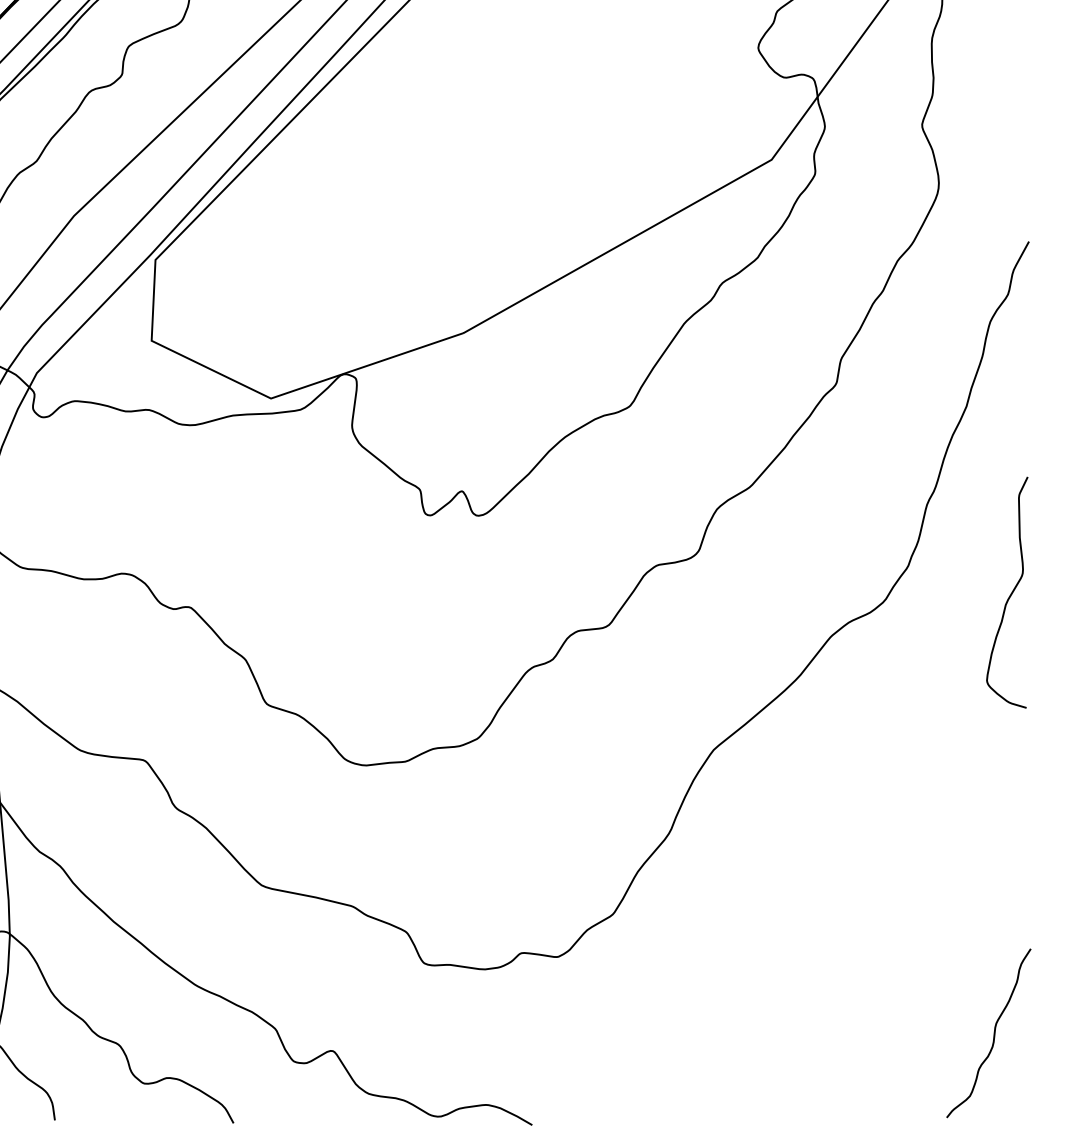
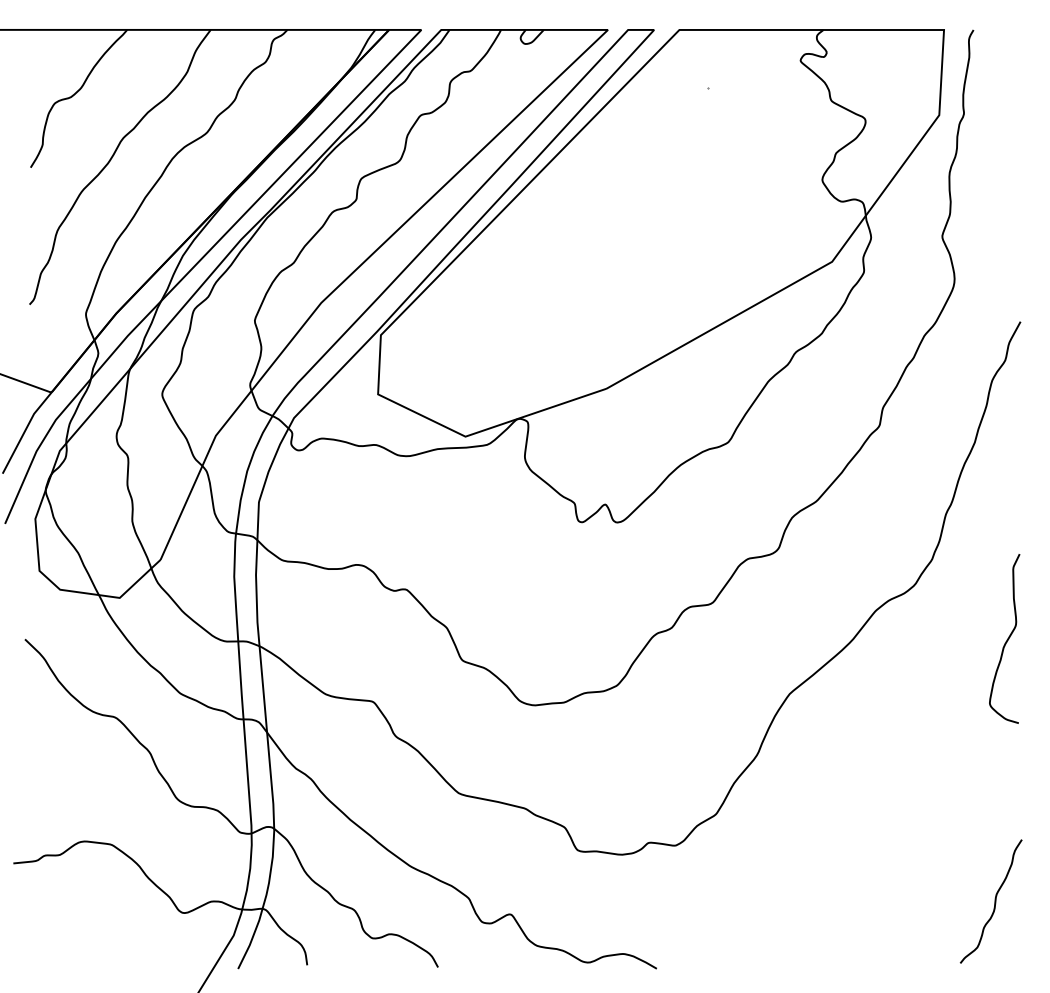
curve: (1009, 593) -> (1006, 639), moved

